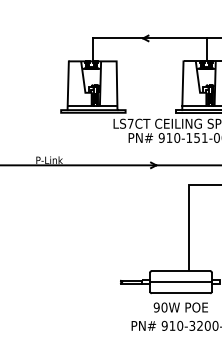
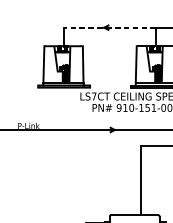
line: (149, 38) -> (109, 27), solid -> dashed

